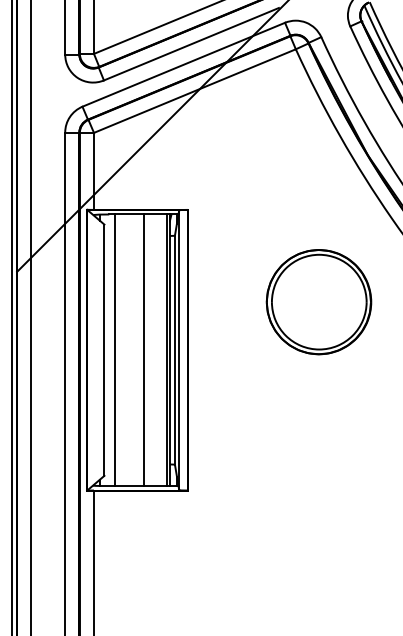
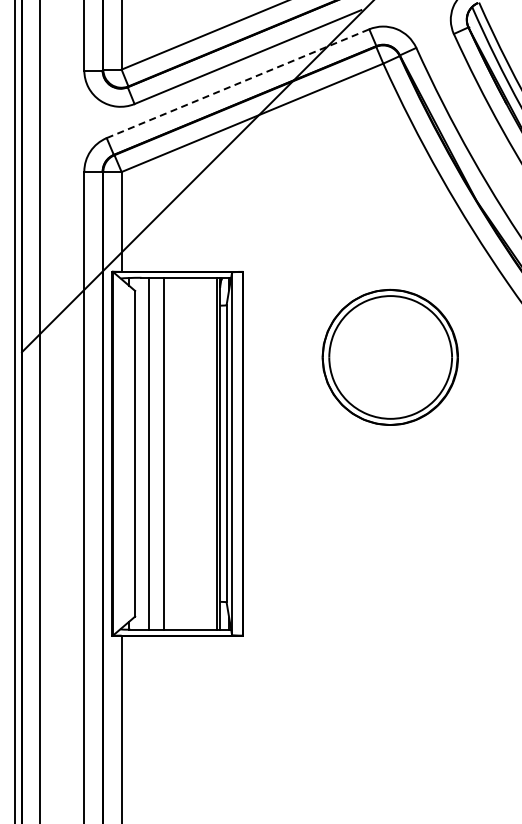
line: (184, 64) -> (238, 83), solid -> dashed
part: (318, 301) -> (389, 356), moved
line: (144, 350) -> (164, 453), moved

